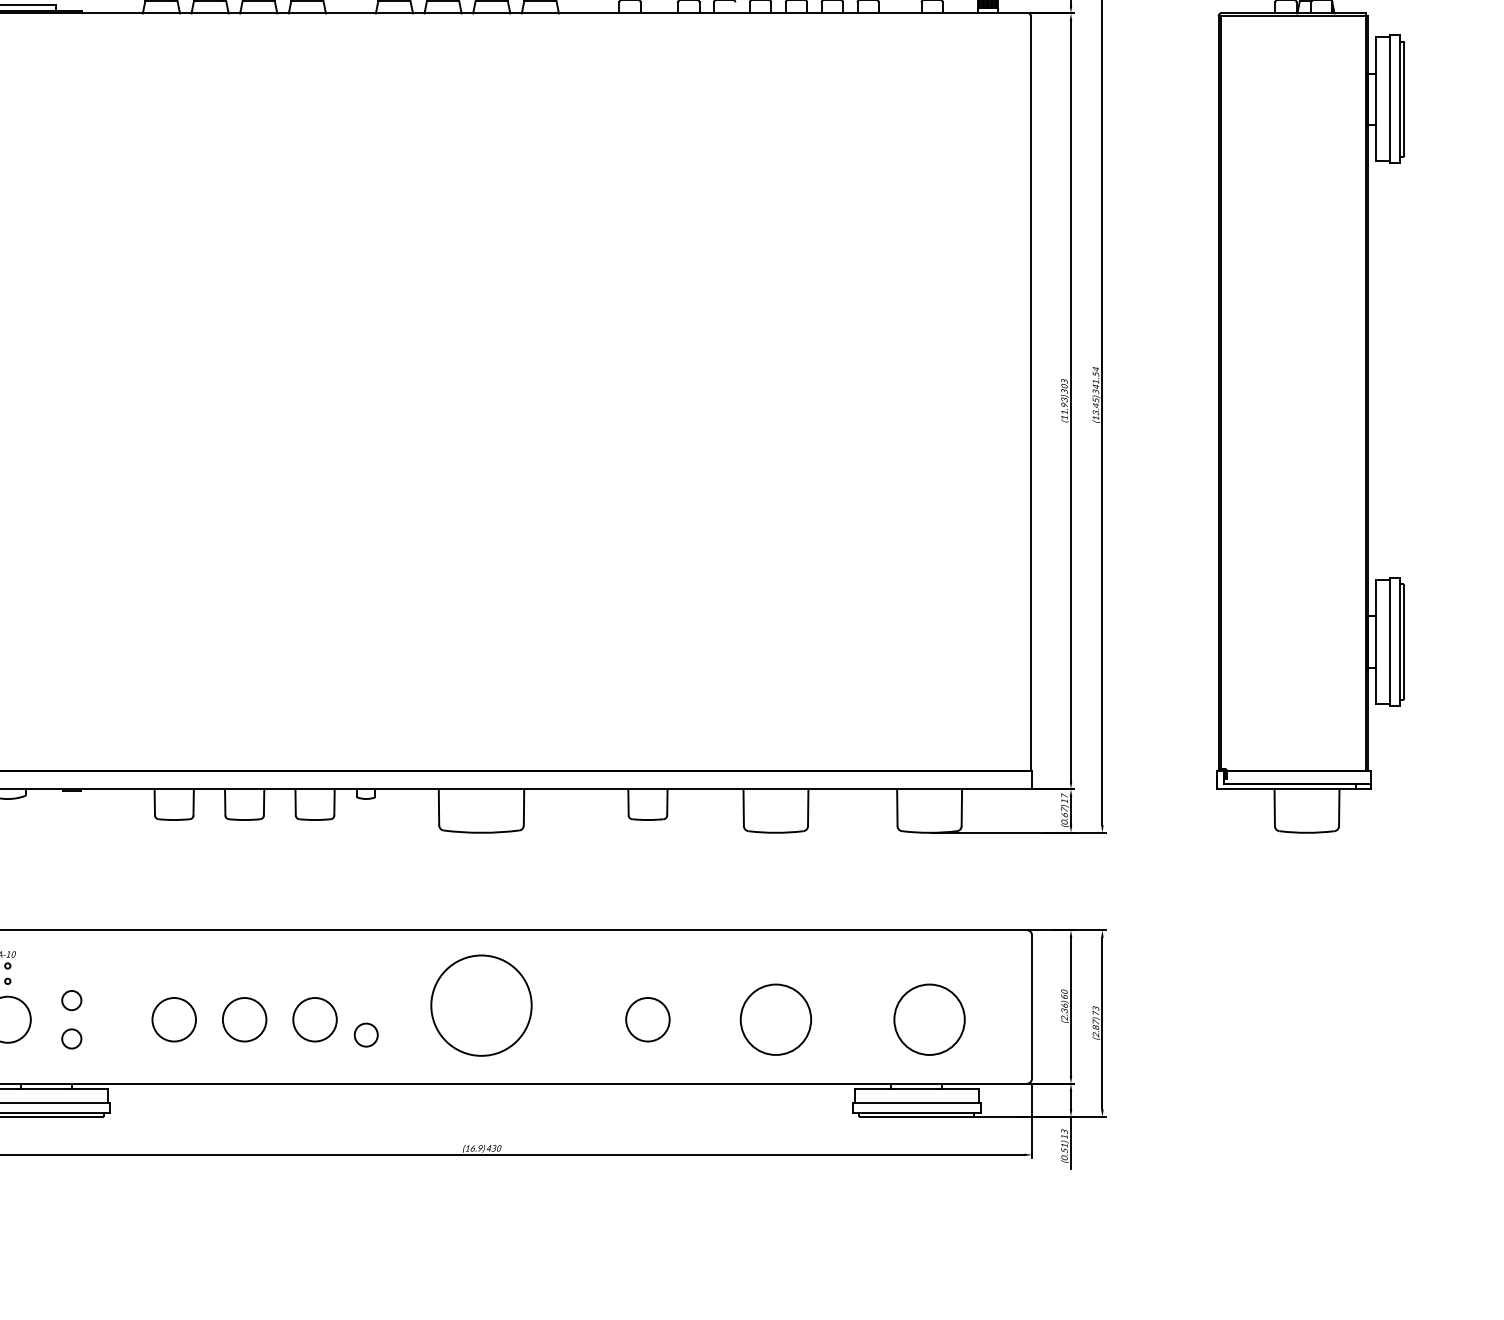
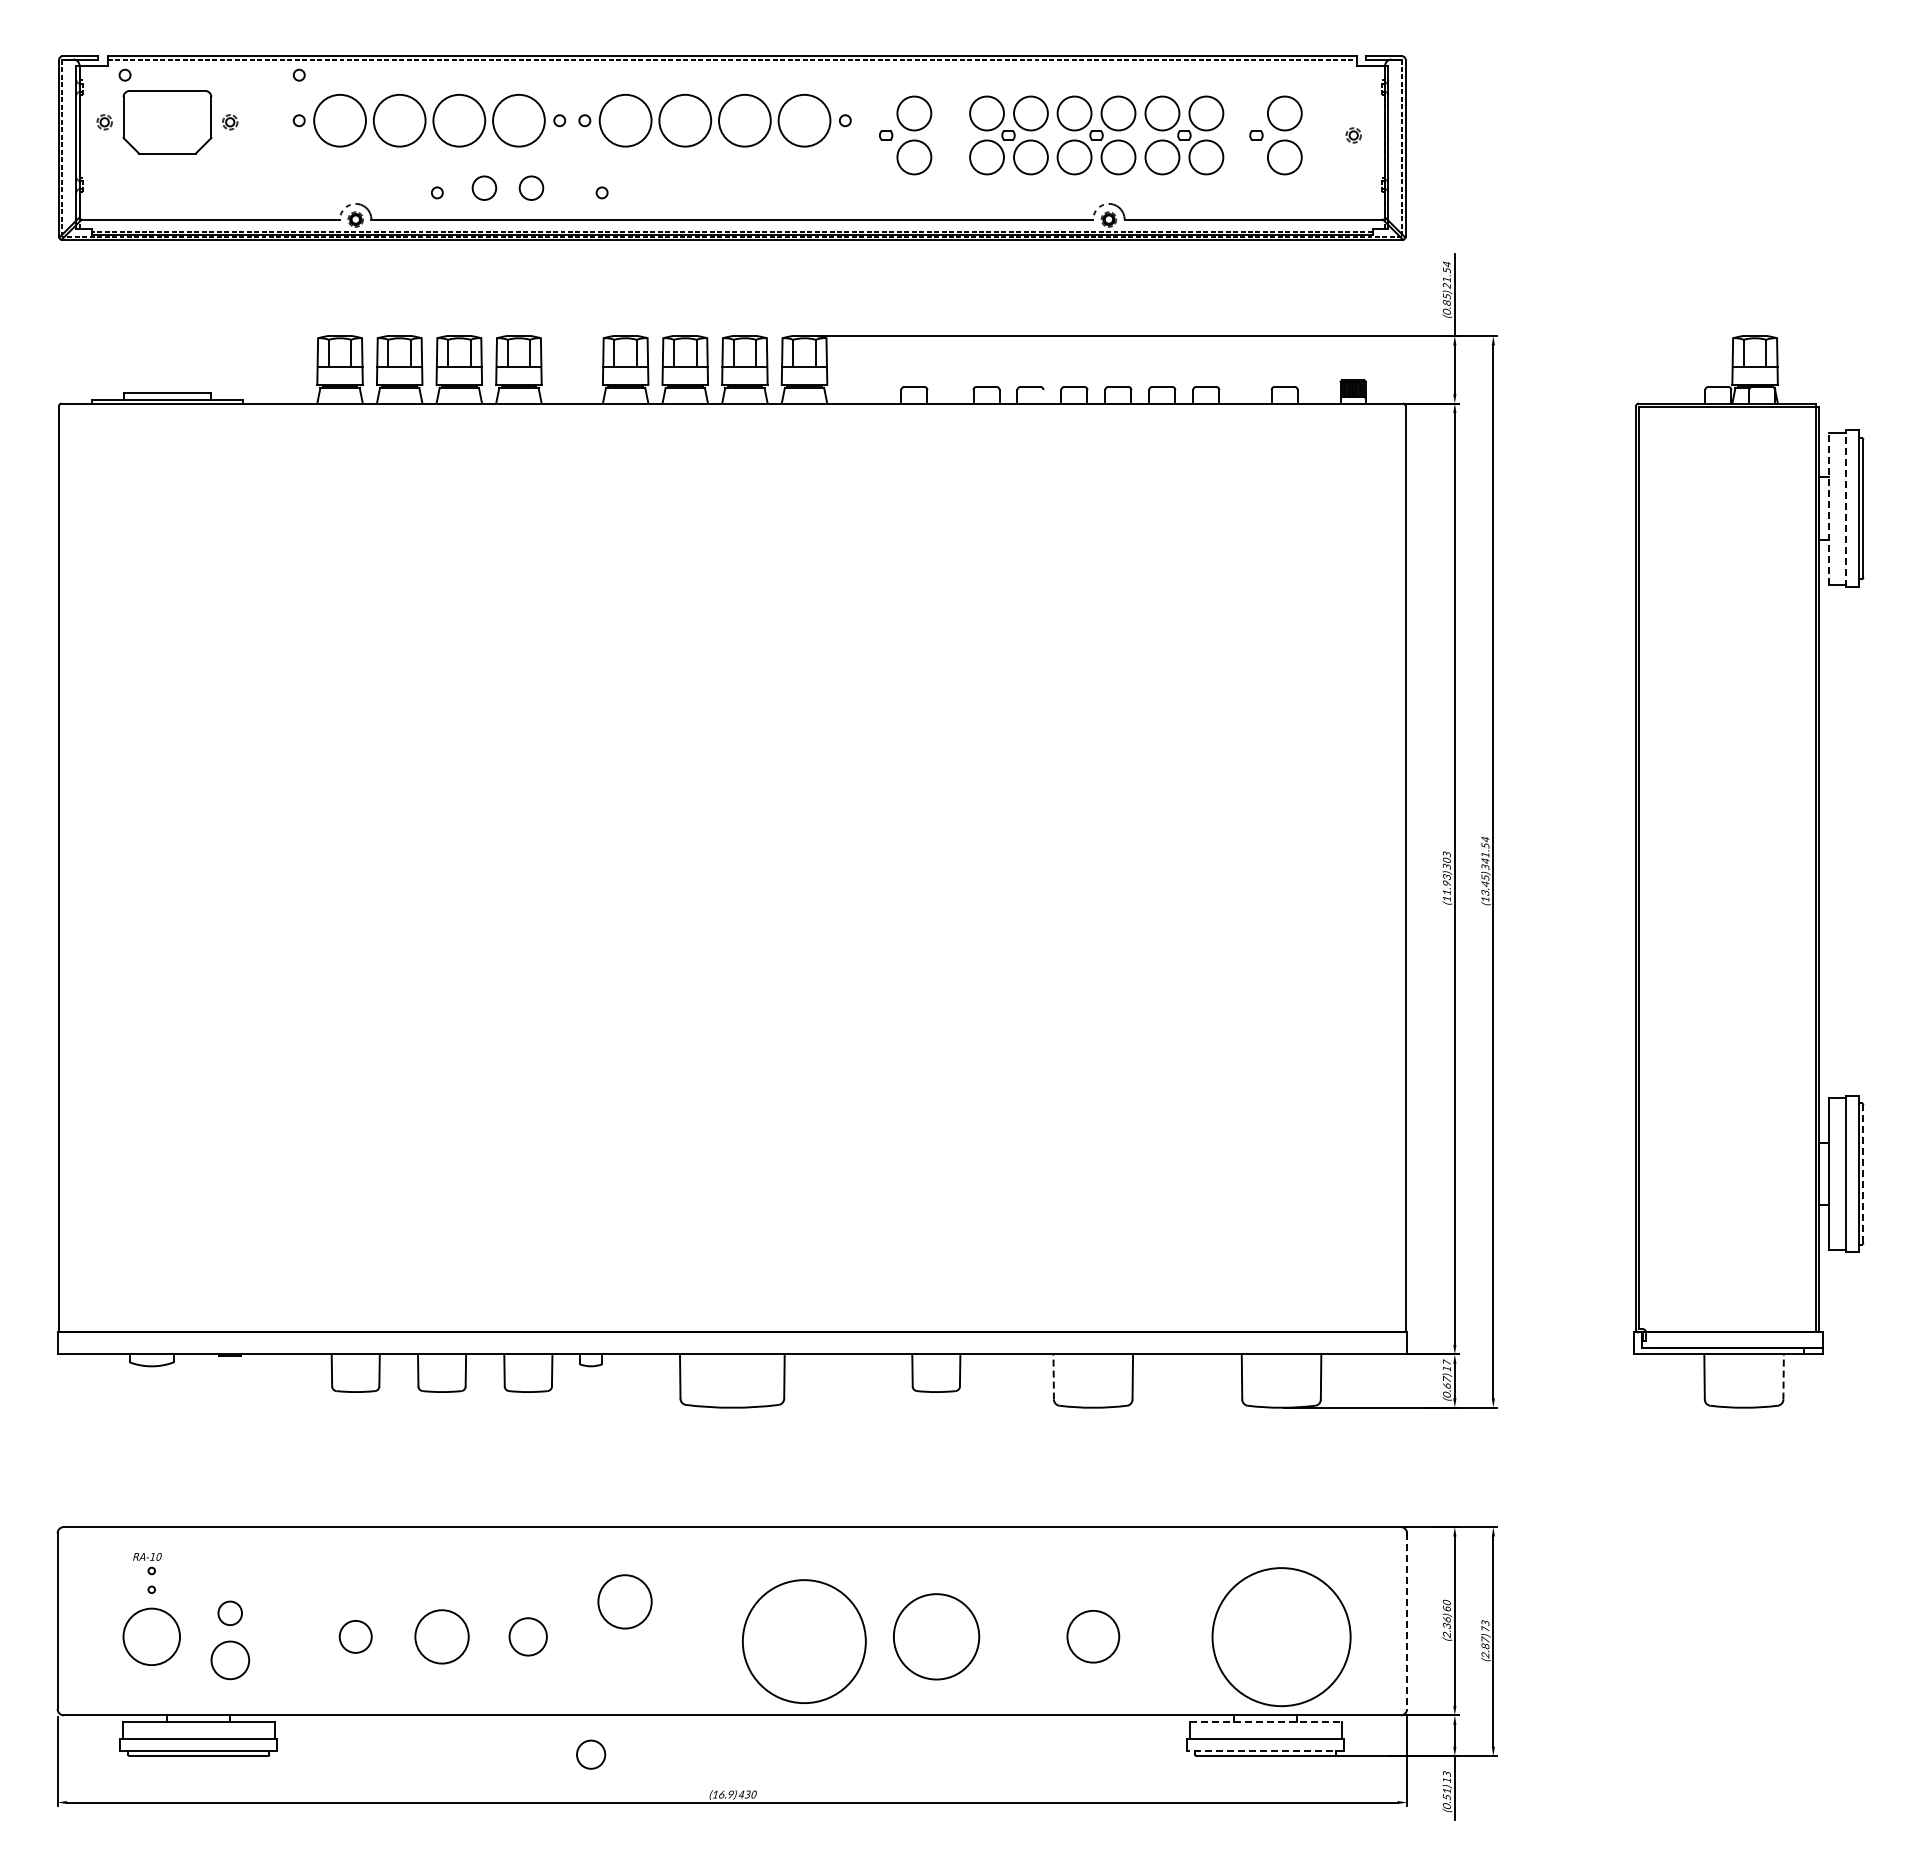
line: (1375, 99) -> (1828, 508), solid -> dashed
line: (1390, 99) -> (1846, 508), solid -> dashed
line: (1404, 641) -> (1863, 1173), solid -> dashed
line: (743, 808) -> (1053, 1377), solid -> dashed
line: (1339, 808) -> (1783, 1377), solid -> dashed
circle: (393, 990) -> (624, 1601), added
circle: (481, 1005) -> (804, 1641), moved
line: (1032, 1007) -> (1407, 1621), solid -> dashed
circle: (174, 1019) -> (355, 1636), size x0.6
circle: (314, 1019) -> (527, 1636), size x0.7
circle: (647, 1019) -> (935, 1636), size x1.6
circle: (776, 1019) -> (1093, 1636), size x0.6
circle: (929, 1019) -> (1281, 1636), size x1.6
circle: (366, 1034) -> (591, 1754), moved
circle: (71, 1039) -> (229, 1660), size x1.6
line: (917, 1088) -> (1266, 1721), solid -> dashed
line: (916, 1113) -> (1265, 1751), solid -> dashed

